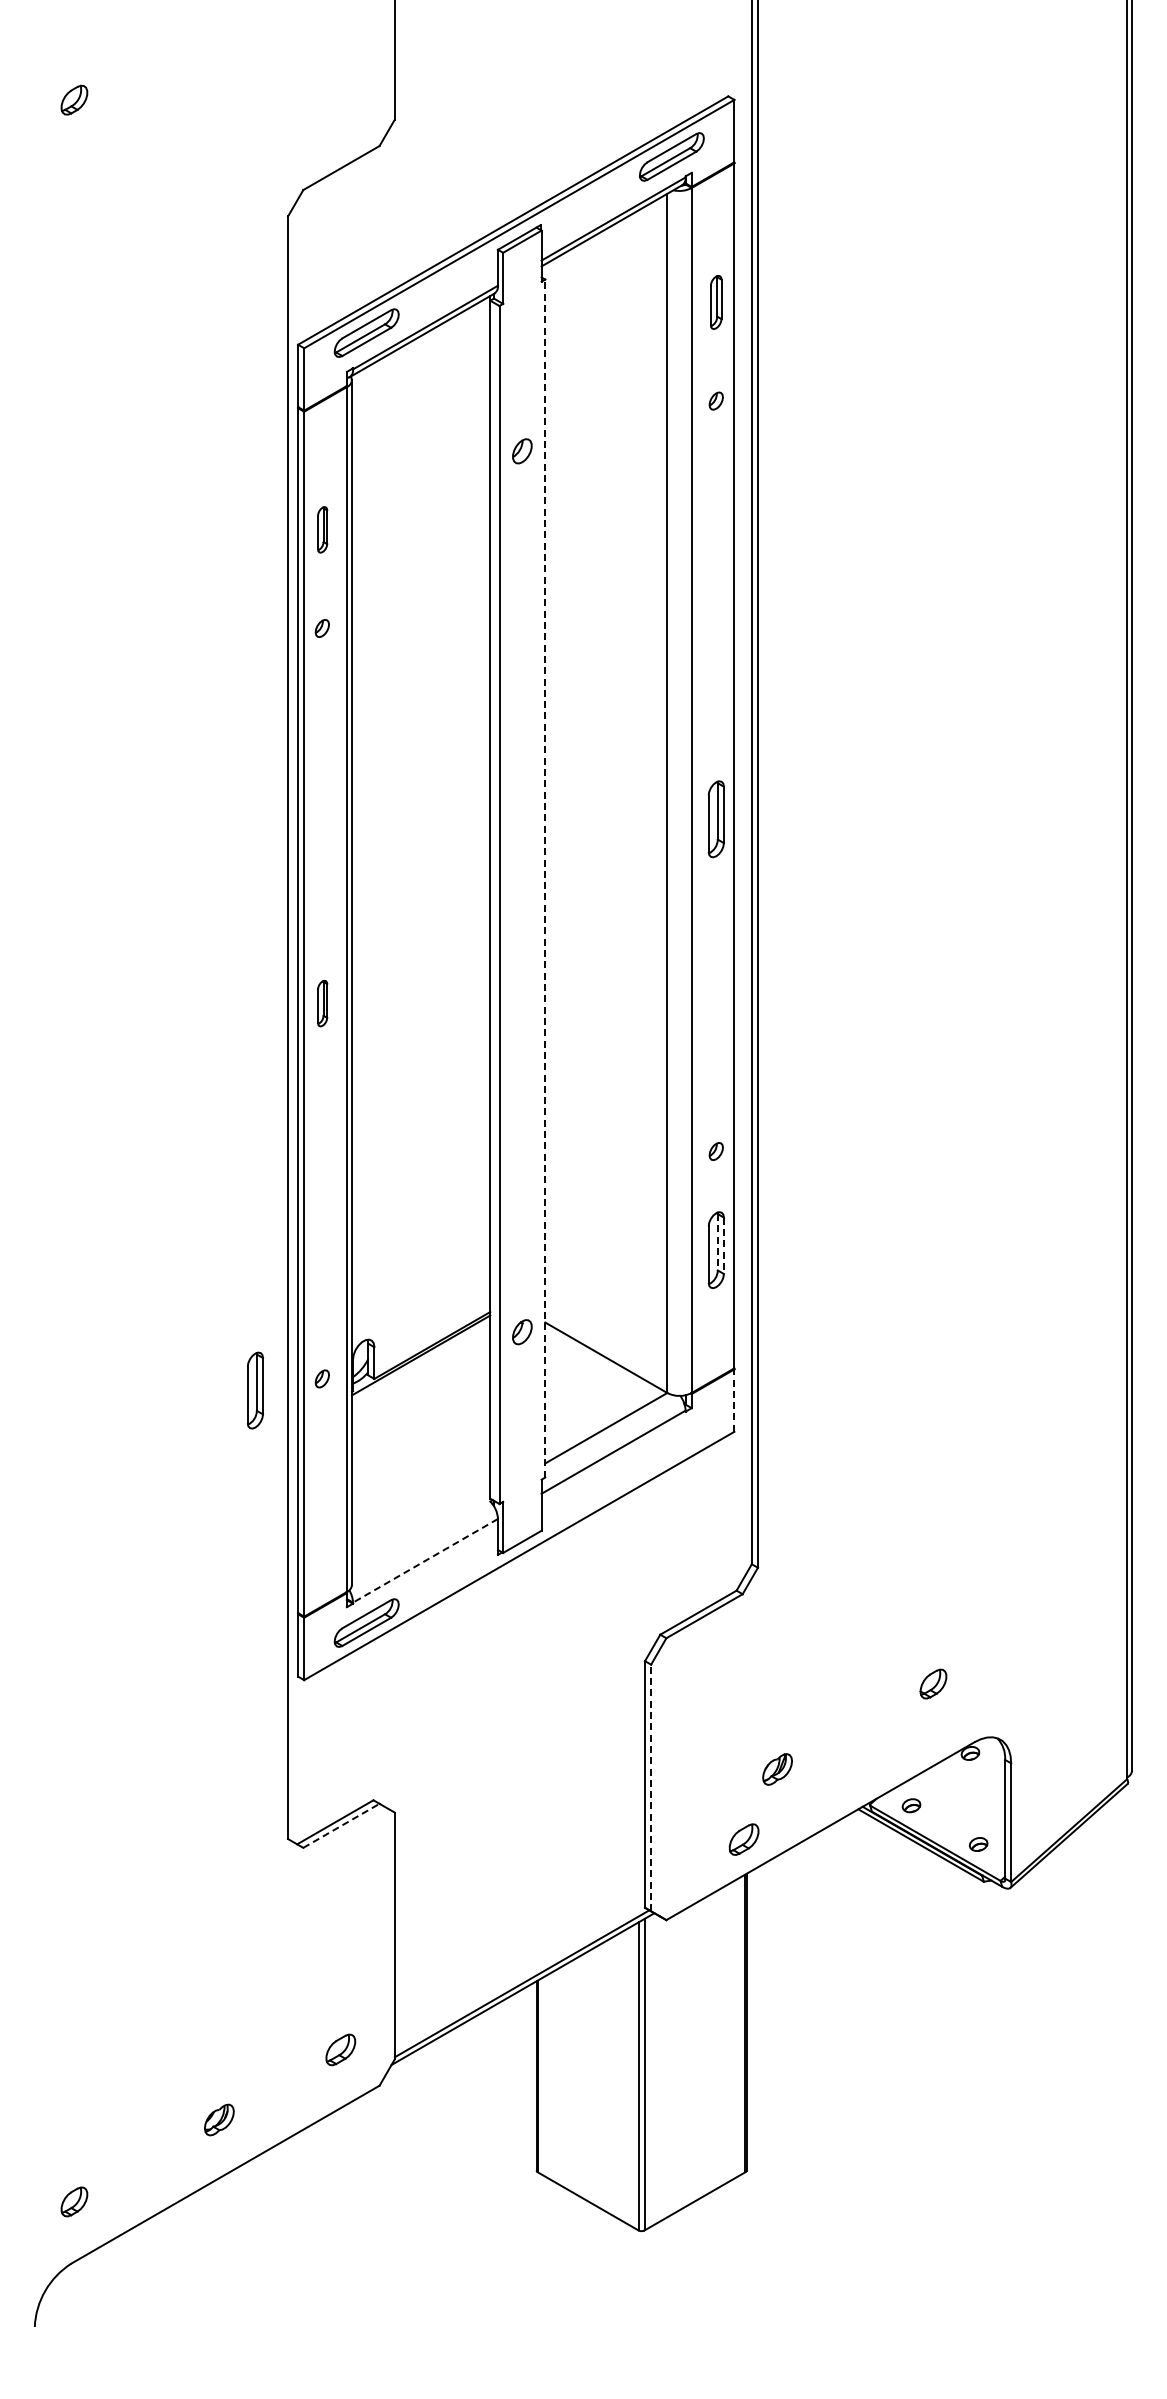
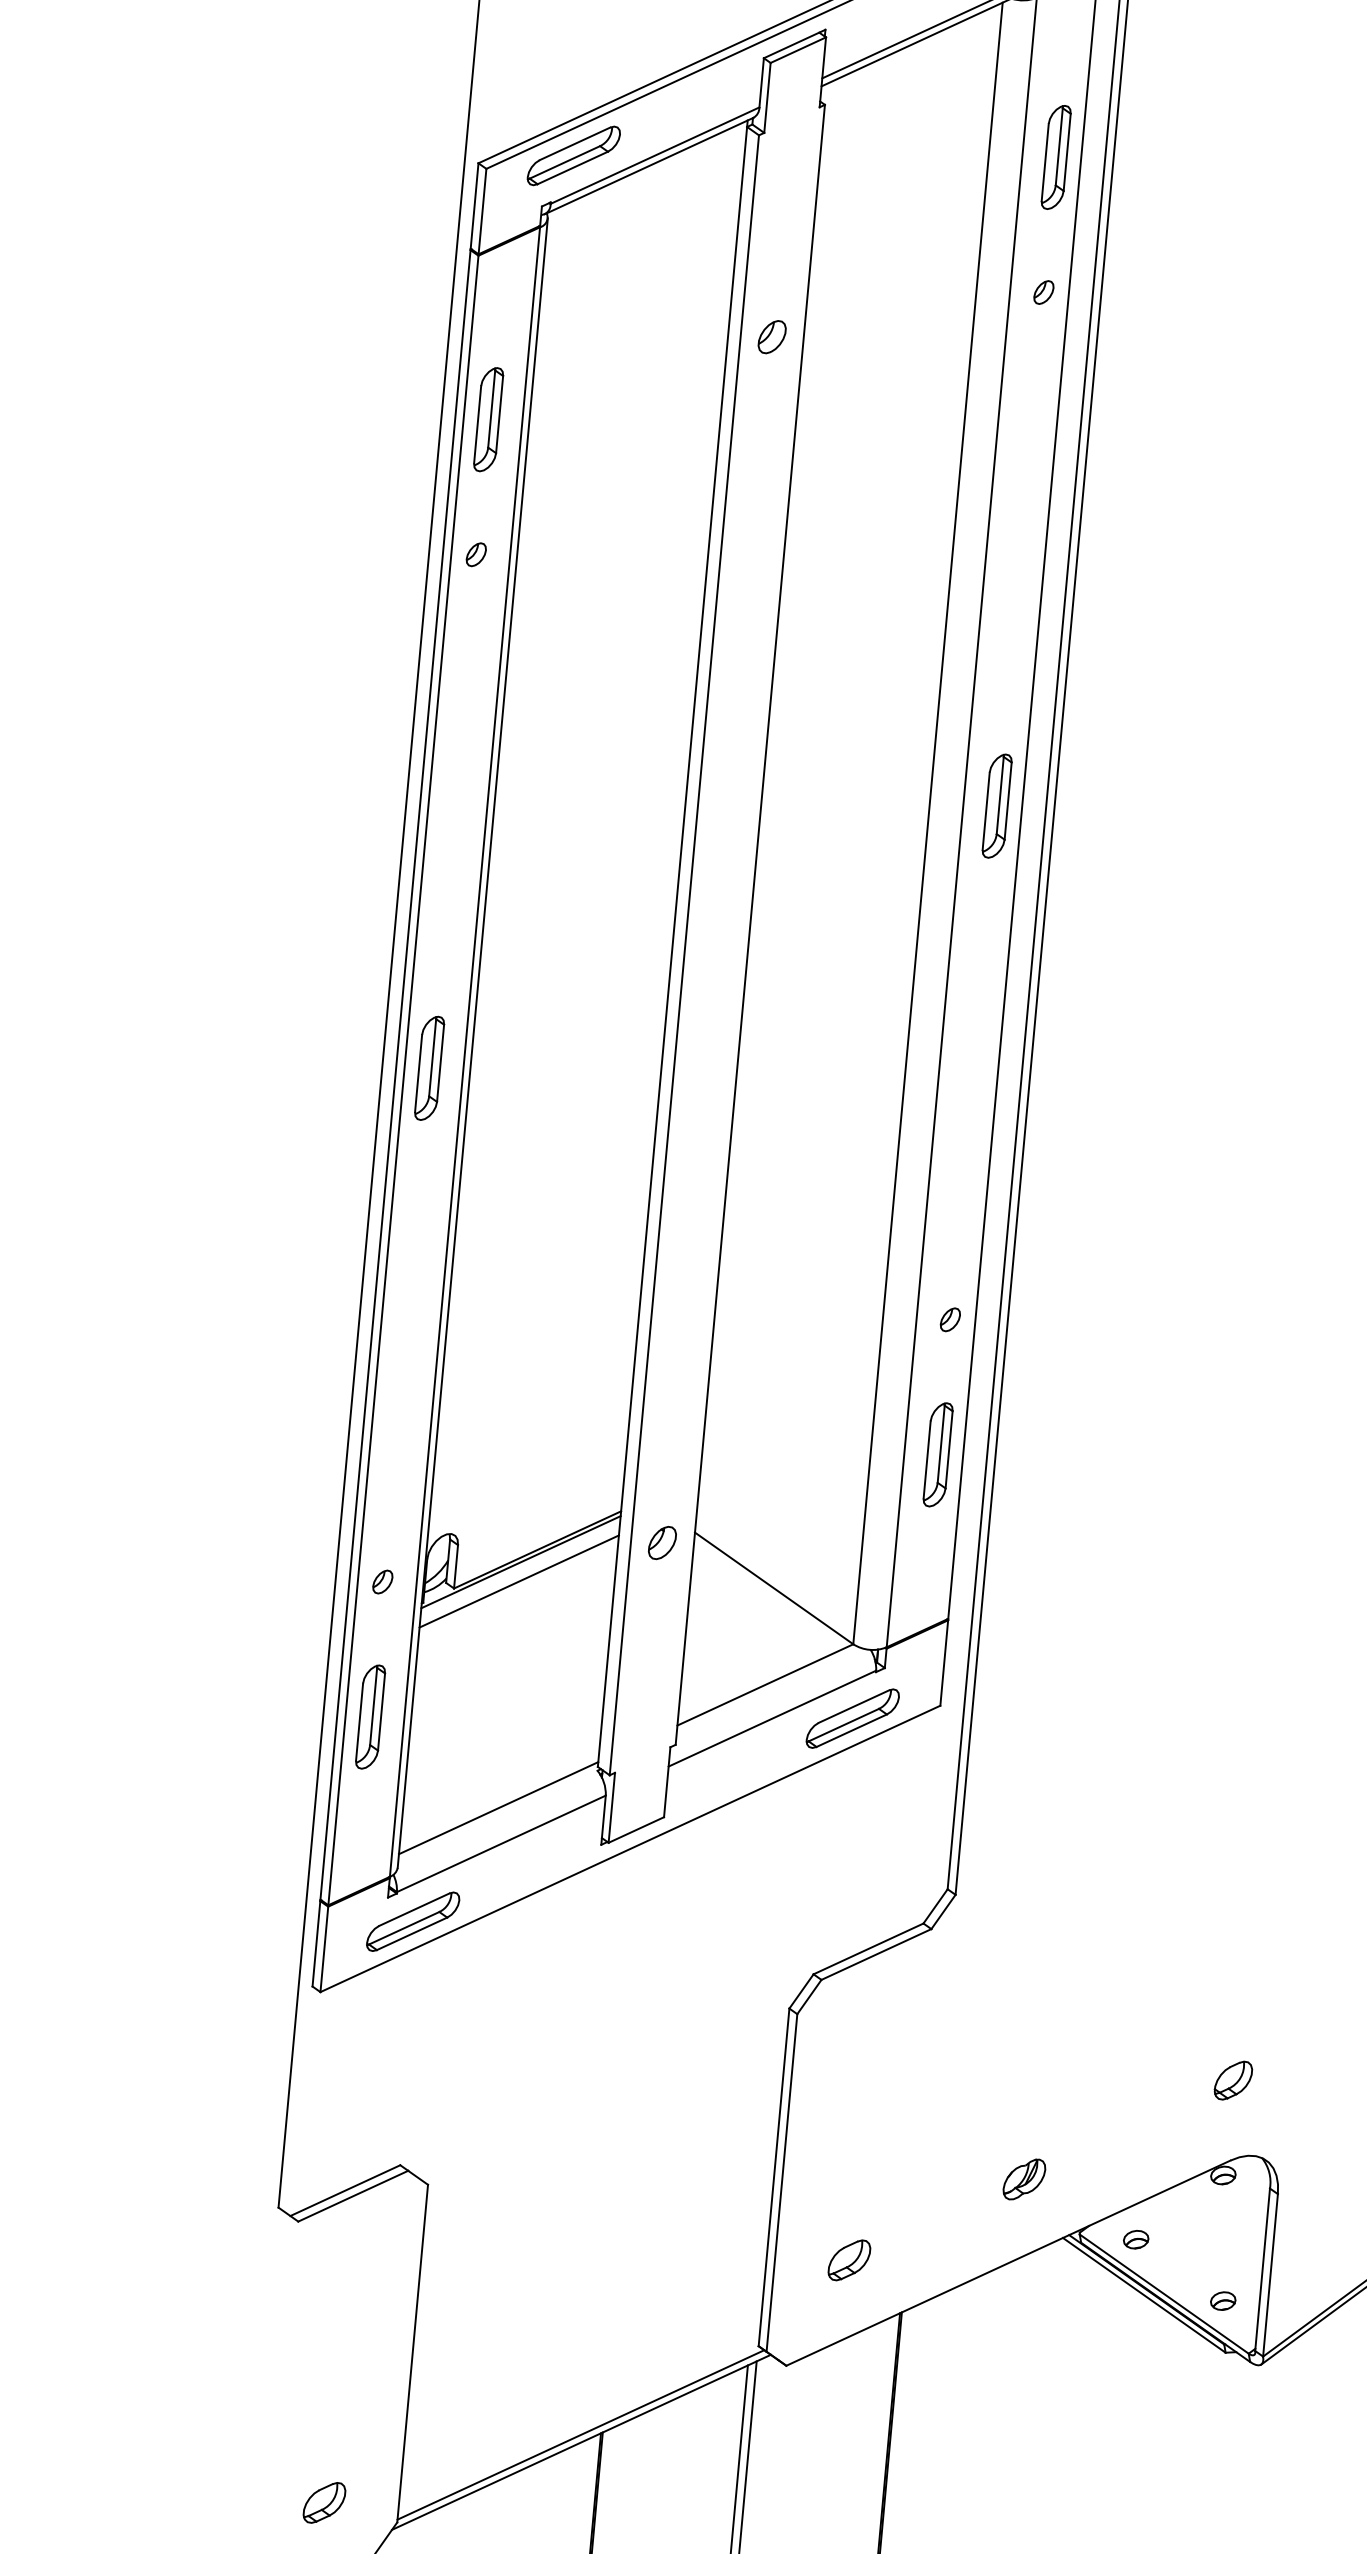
part: (715, 302) -> (1055, 157), size x1.43
part: (322, 529) -> (488, 419), size x1.67
part: (715, 819) -> (996, 806), moved
line: (545, 878) -> (750, 924), dashed -> solid
part: (322, 1003) -> (429, 1068), size x1.67
line: (717, 1242) -> (940, 1444), dashed -> solid
line: (723, 1246) -> (948, 1450), dashed -> solid
line: (420, 1369) -> (518, 1581), added
part: (255, 1390) -> (370, 1716), moved
line: (734, 1400) -> (944, 1662), dashed -> solid
part: (671, 1446) -> (852, 1718), added
line: (420, 1535) -> (497, 1808), added
line: (425, 1560) -> (501, 1843), dashed -> solid
part: (933, 1683) -> (1233, 2079), moved
part: (777, 1769) -> (1024, 2179), moved
line: (651, 1787) -> (782, 2182), dashed -> solid
line: (341, 1825) -> (353, 2195), dashed -> solid
part: (743, 1839) -> (848, 2260), moved

